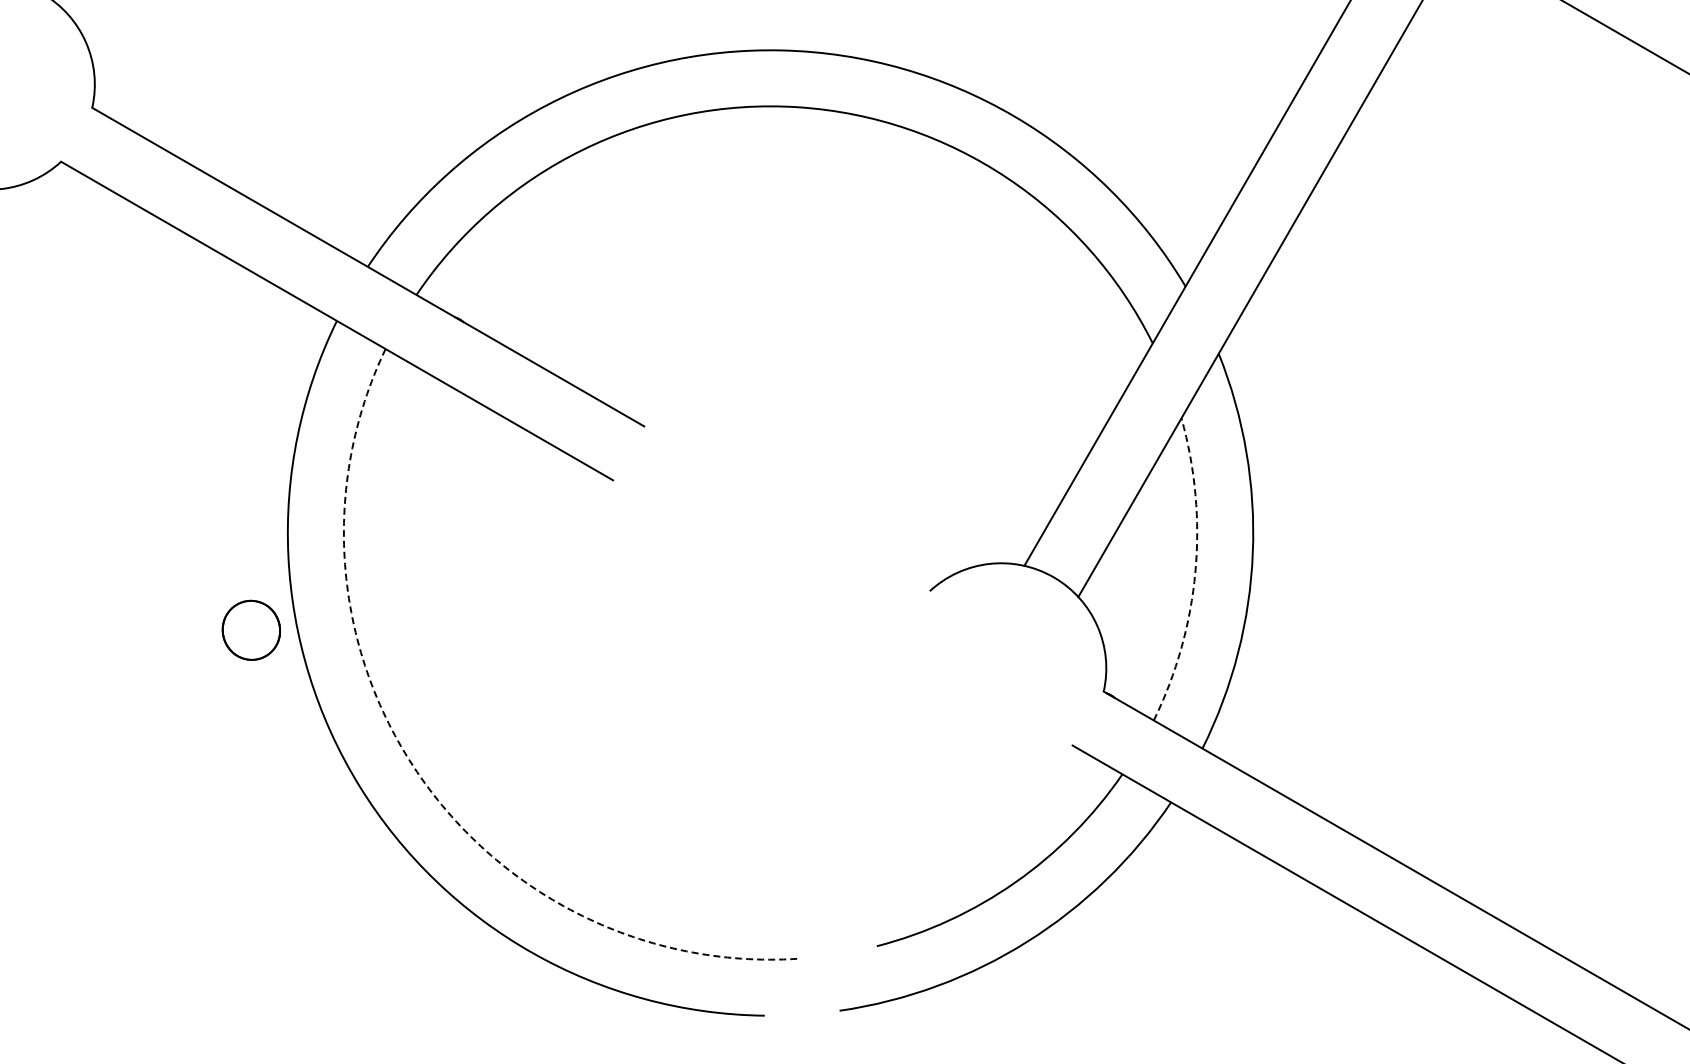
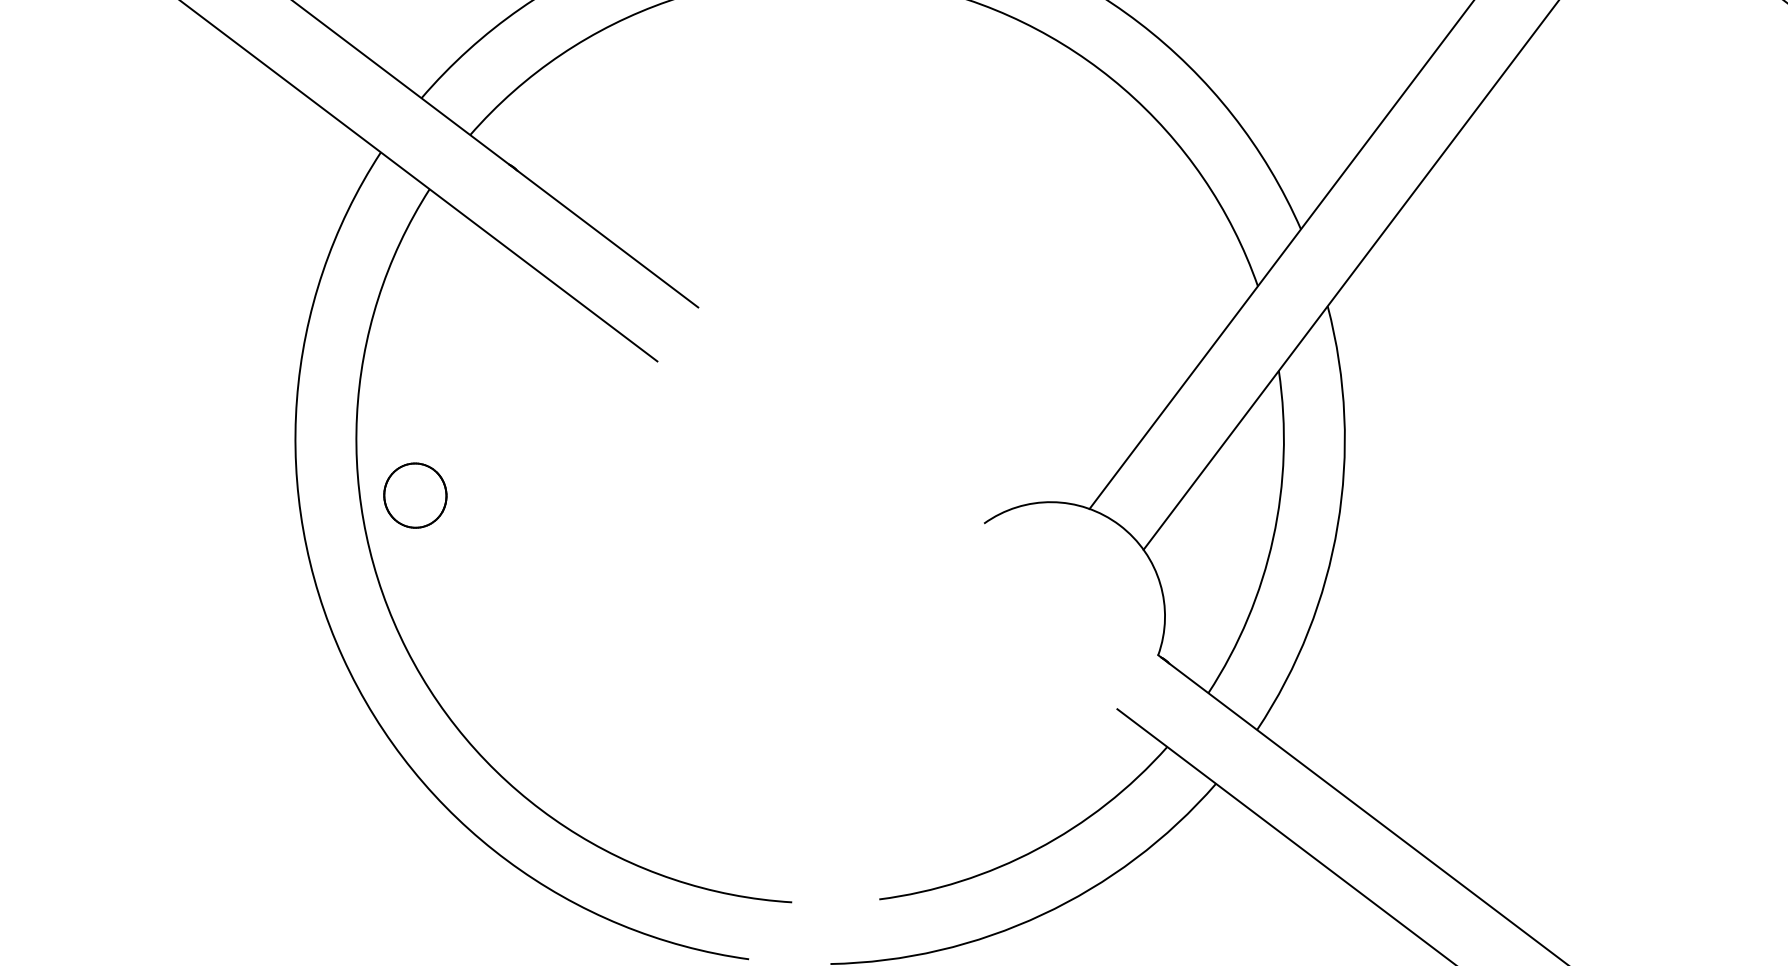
arc: (1195, 571) -> (1273, 538), dashed -> solid
part: (250, 629) -> (414, 494), moved
arc: (417, 771) -> (407, 649), dashed -> solid

